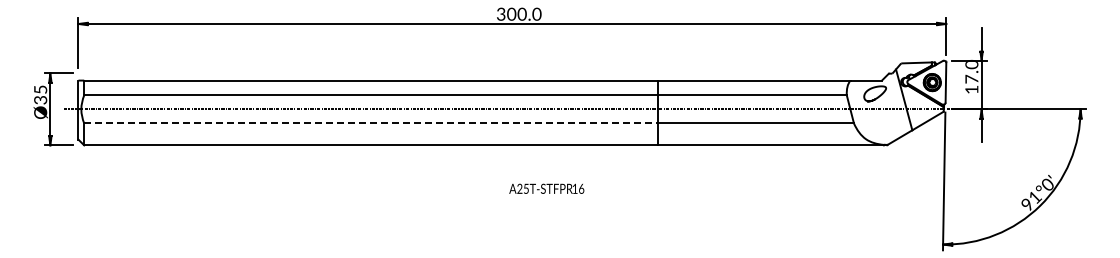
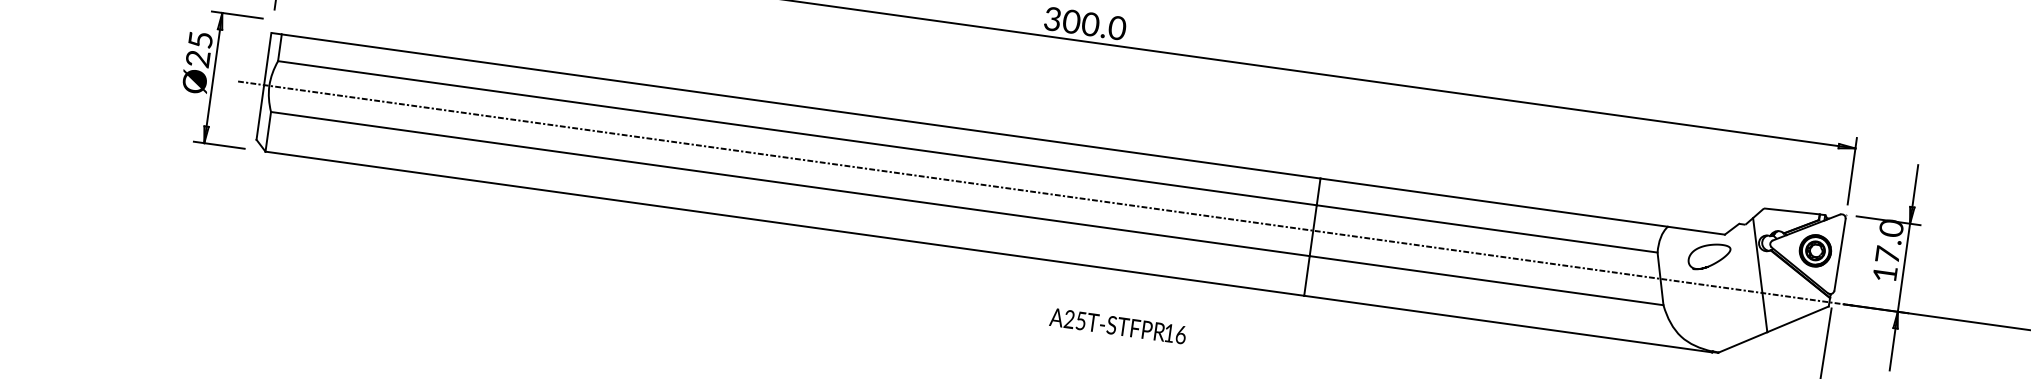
text: (42, 100) -> (201, 59), Ø35 -> Ø25
line: (371, 123) -> (790, 184), dashed -> solid
text: (546, 188) -> (1117, 325), moved

